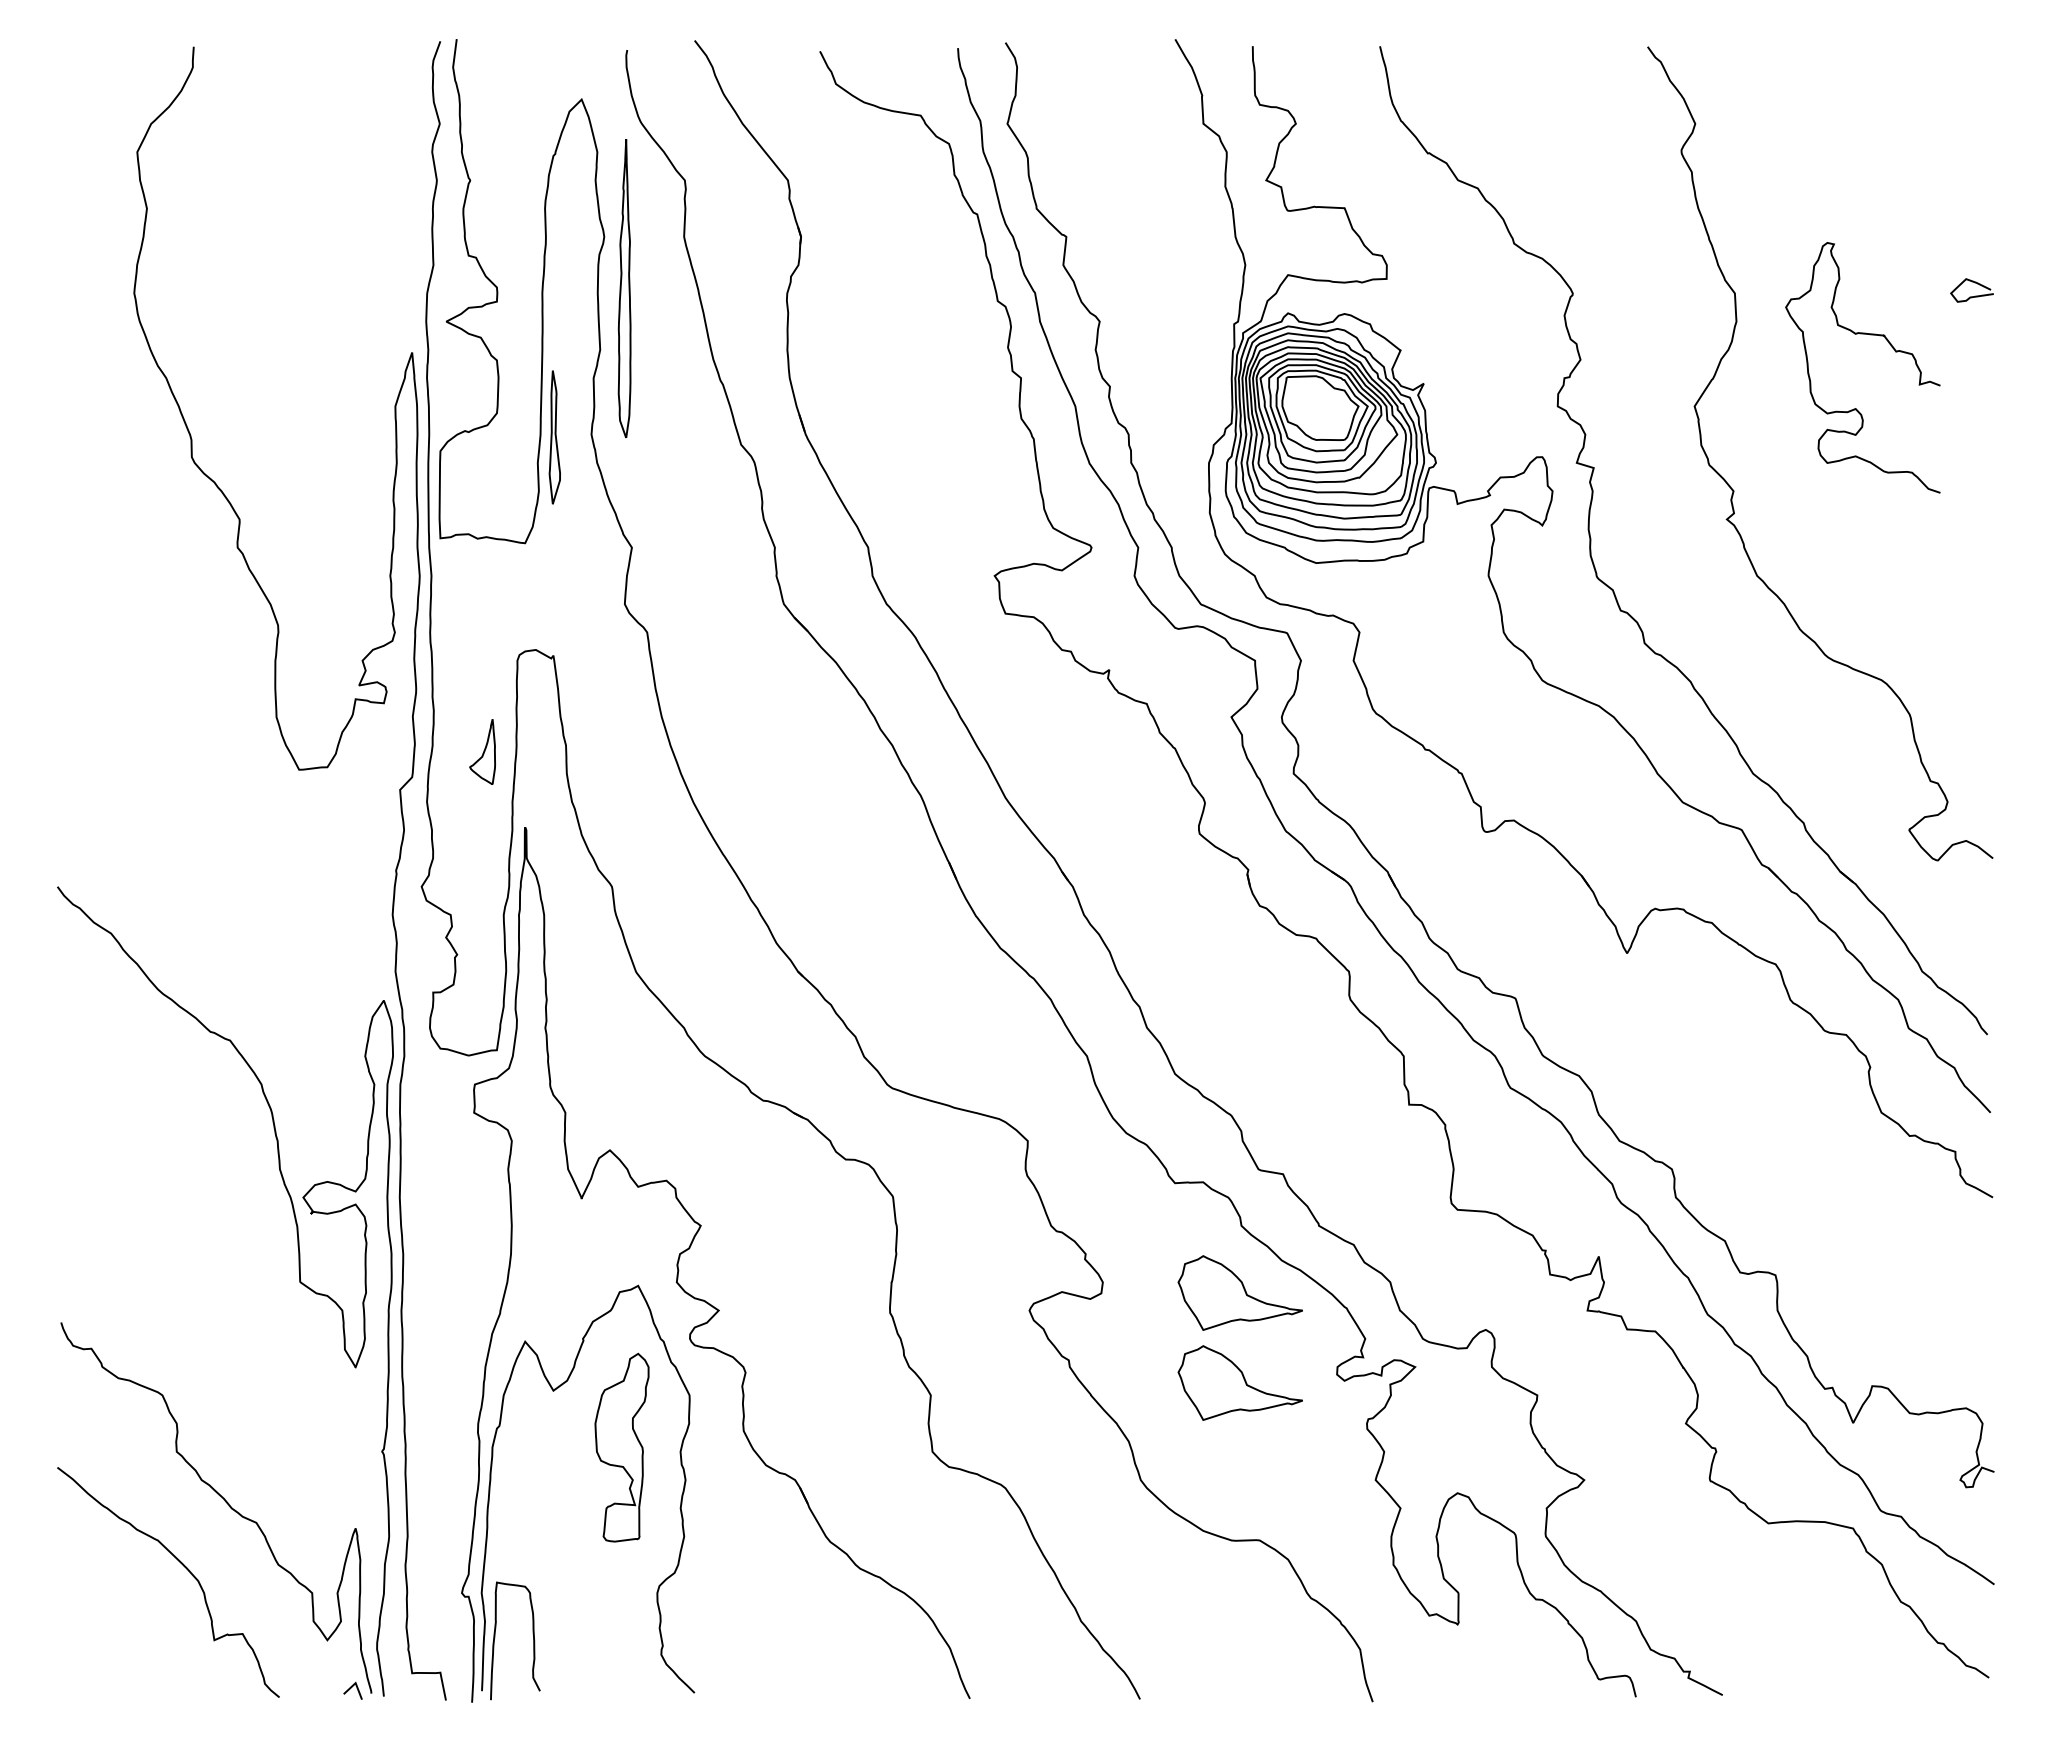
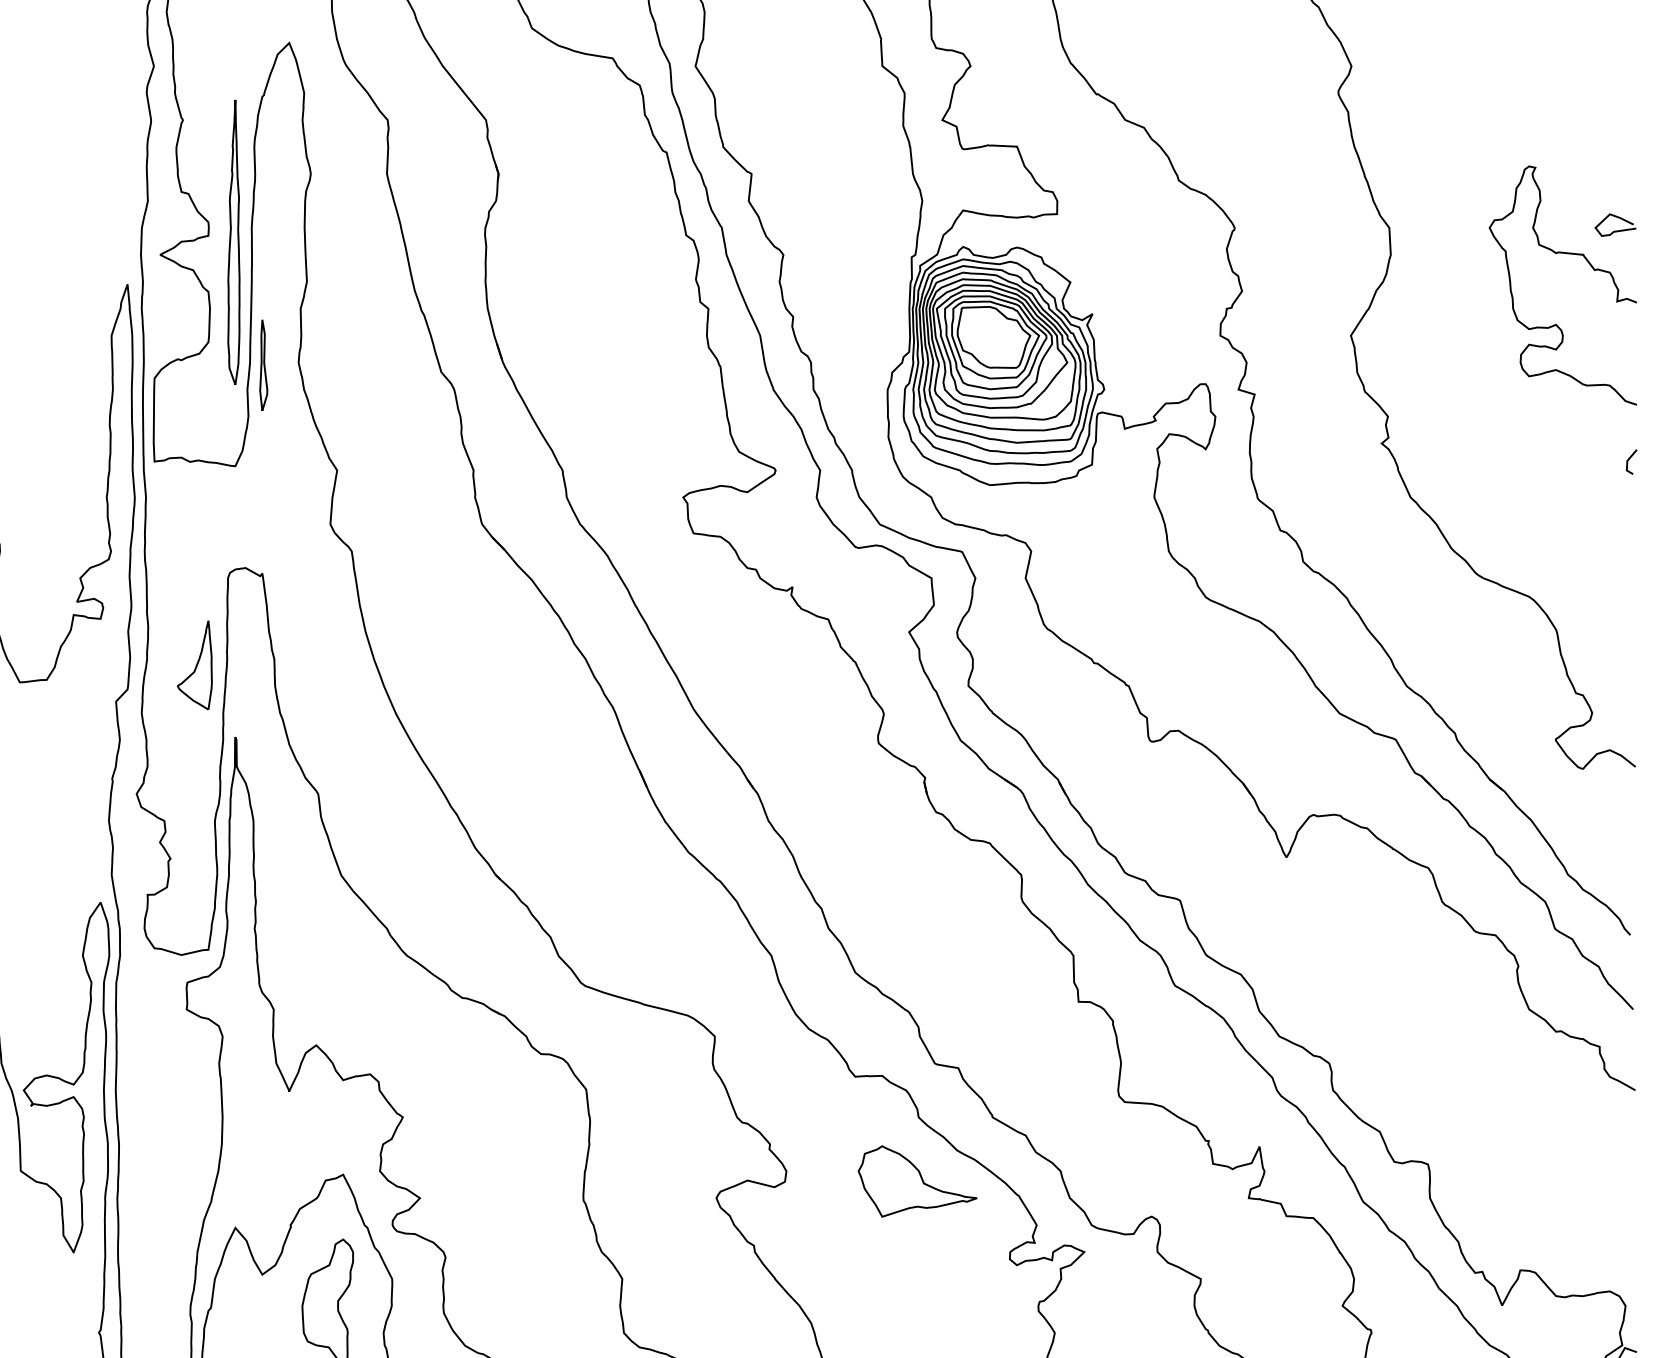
part: (624, 288) -> (233, 242), moved
curve: (1870, 335) -> (1570, 254), moved
part: (554, 437) -> (263, 365), size x0.71
line: (1986, 536) -> (1629, 459), added
part: (482, 751) -> (194, 664), size x1.43
part: (1239, 1382) -> (916, 1266), removed

